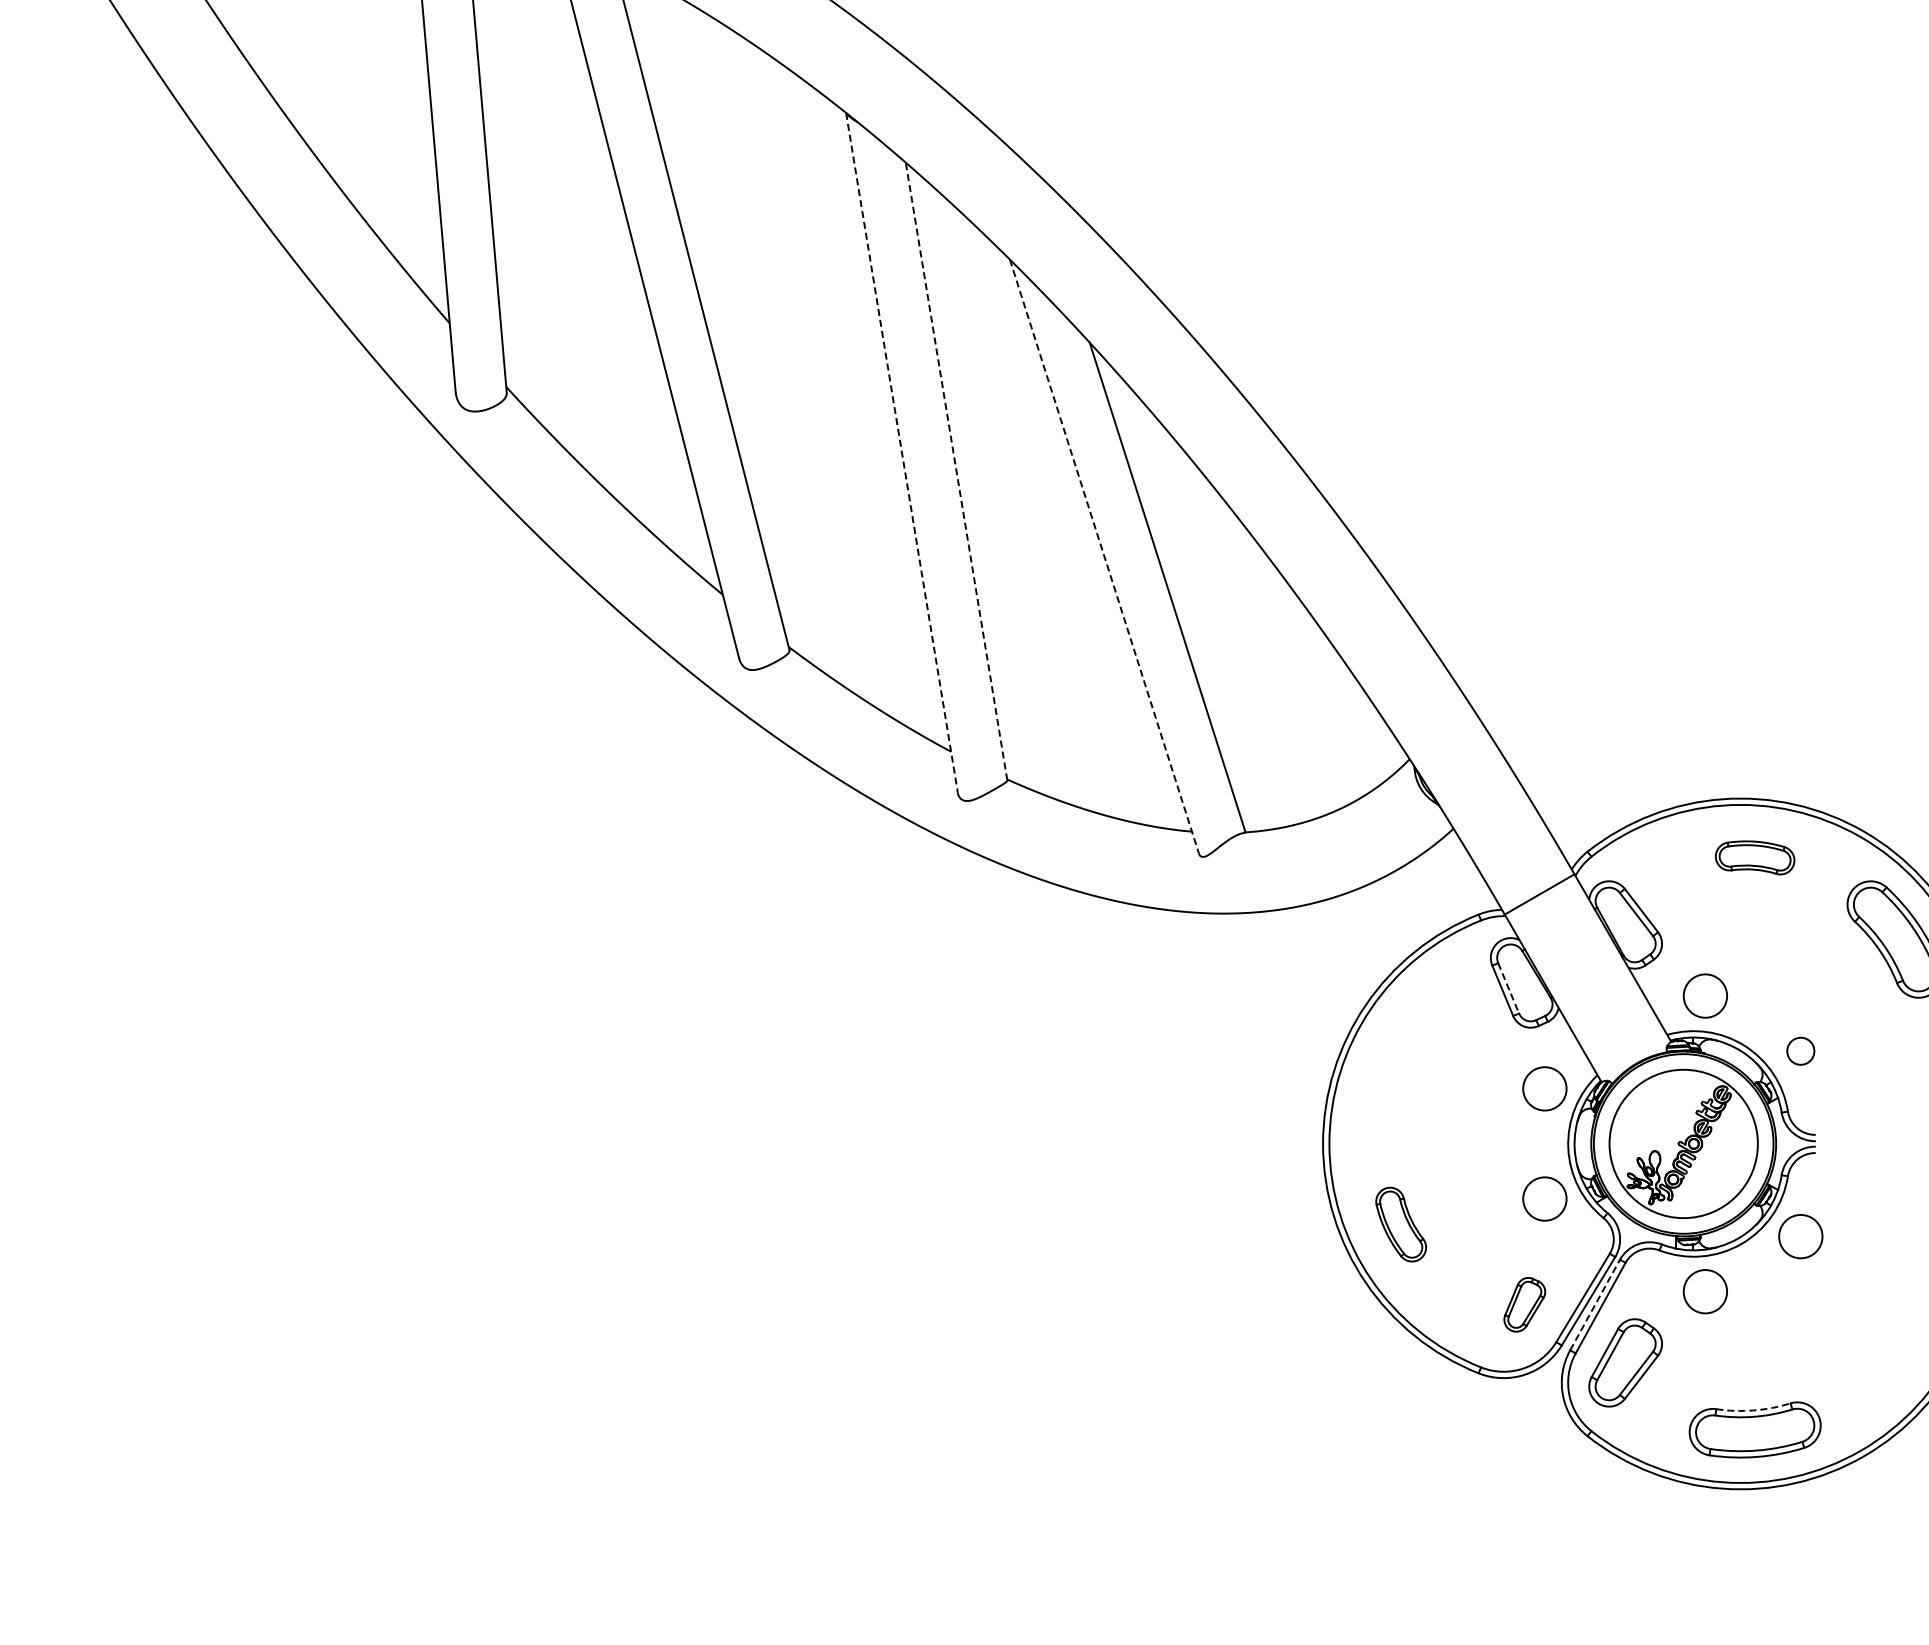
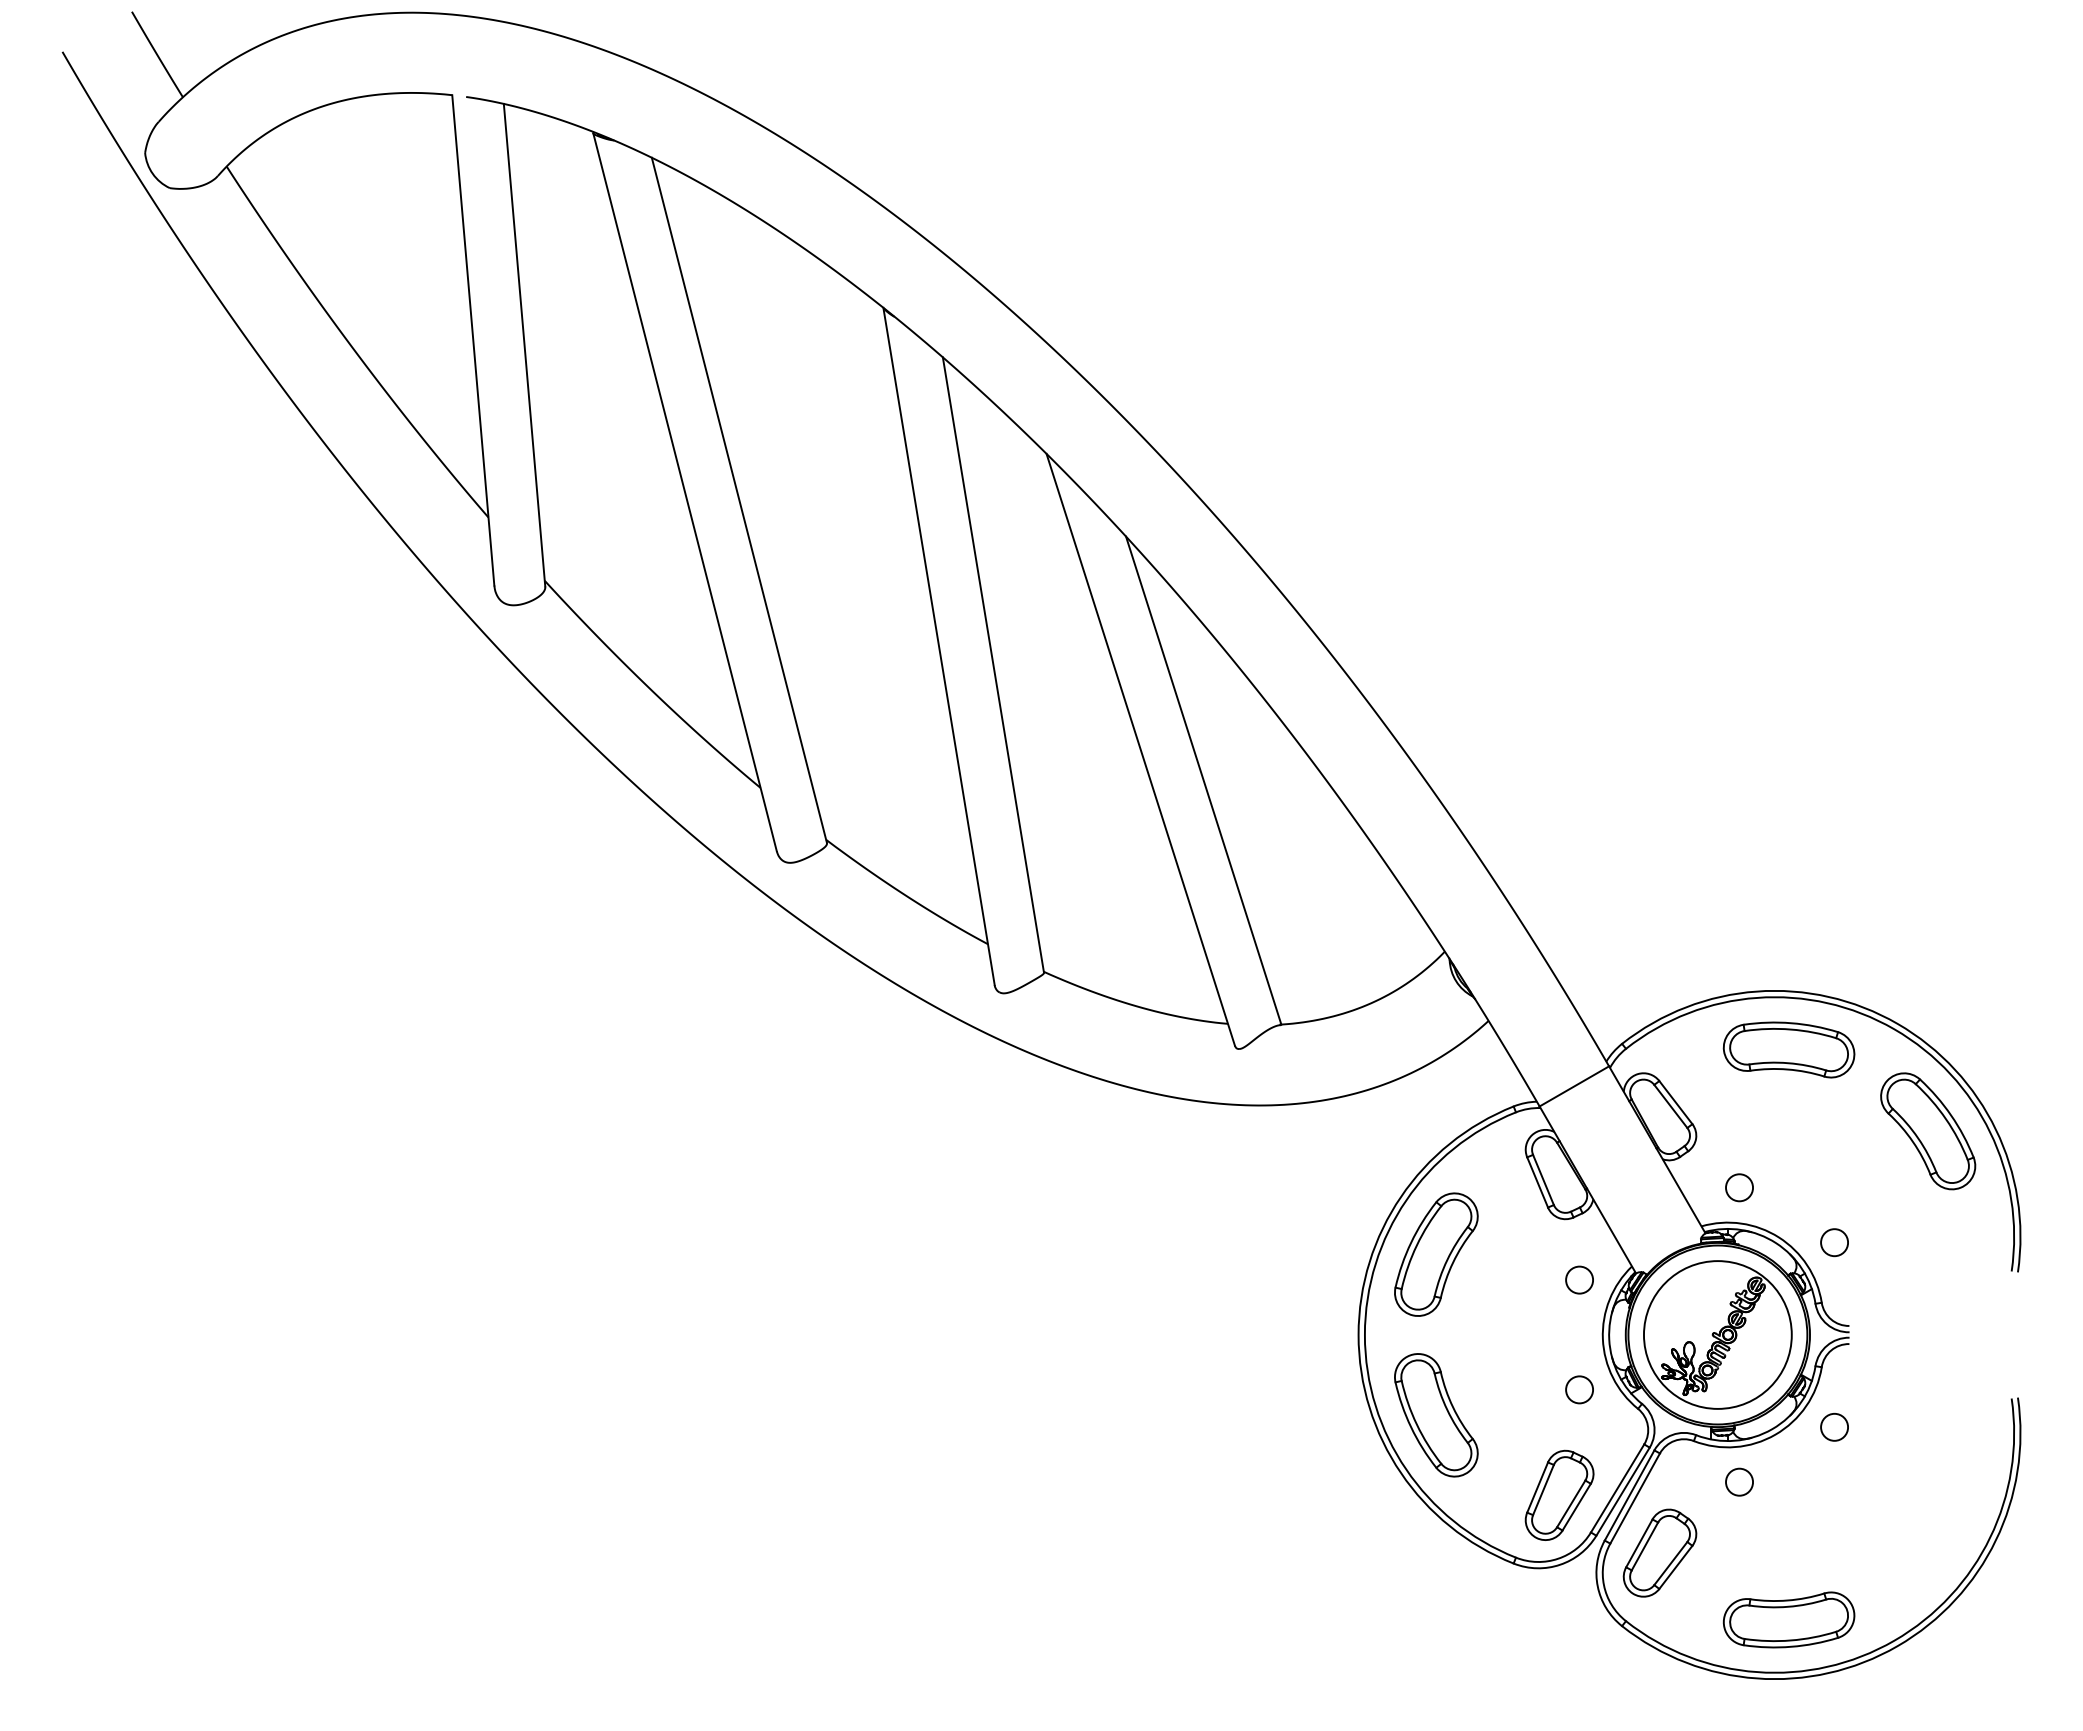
line: (902, 452) -> (939, 646), dashed -> solid
line: (956, 471) -> (993, 665), dashed -> solid
line: (1104, 556) -> (1140, 749), dashed -> solid
part: (1754, 857) -> (1788, 1049), size x1.67
line: (1508, 988) -> (1543, 1180), dashed -> solid
circle: (1705, 995) -> (1739, 1187), size x0.62
part: (1401, 1063) -> (1436, 1254), added
circle: (1544, 1088) -> (1579, 1279), size x0.62
circle: (1544, 1198) -> (1579, 1389), size x0.62
part: (1401, 1224) -> (1436, 1415), size x1.67
circle: (1800, 1235) -> (1834, 1426), size x0.62
circle: (1705, 1290) -> (1739, 1481), size x0.62
part: (1524, 1304) -> (1559, 1494), size x1.67
line: (1594, 1305) -> (1629, 1495), dashed -> solid
arc: (1753, 1410) -> (1787, 1600), dashed -> solid

